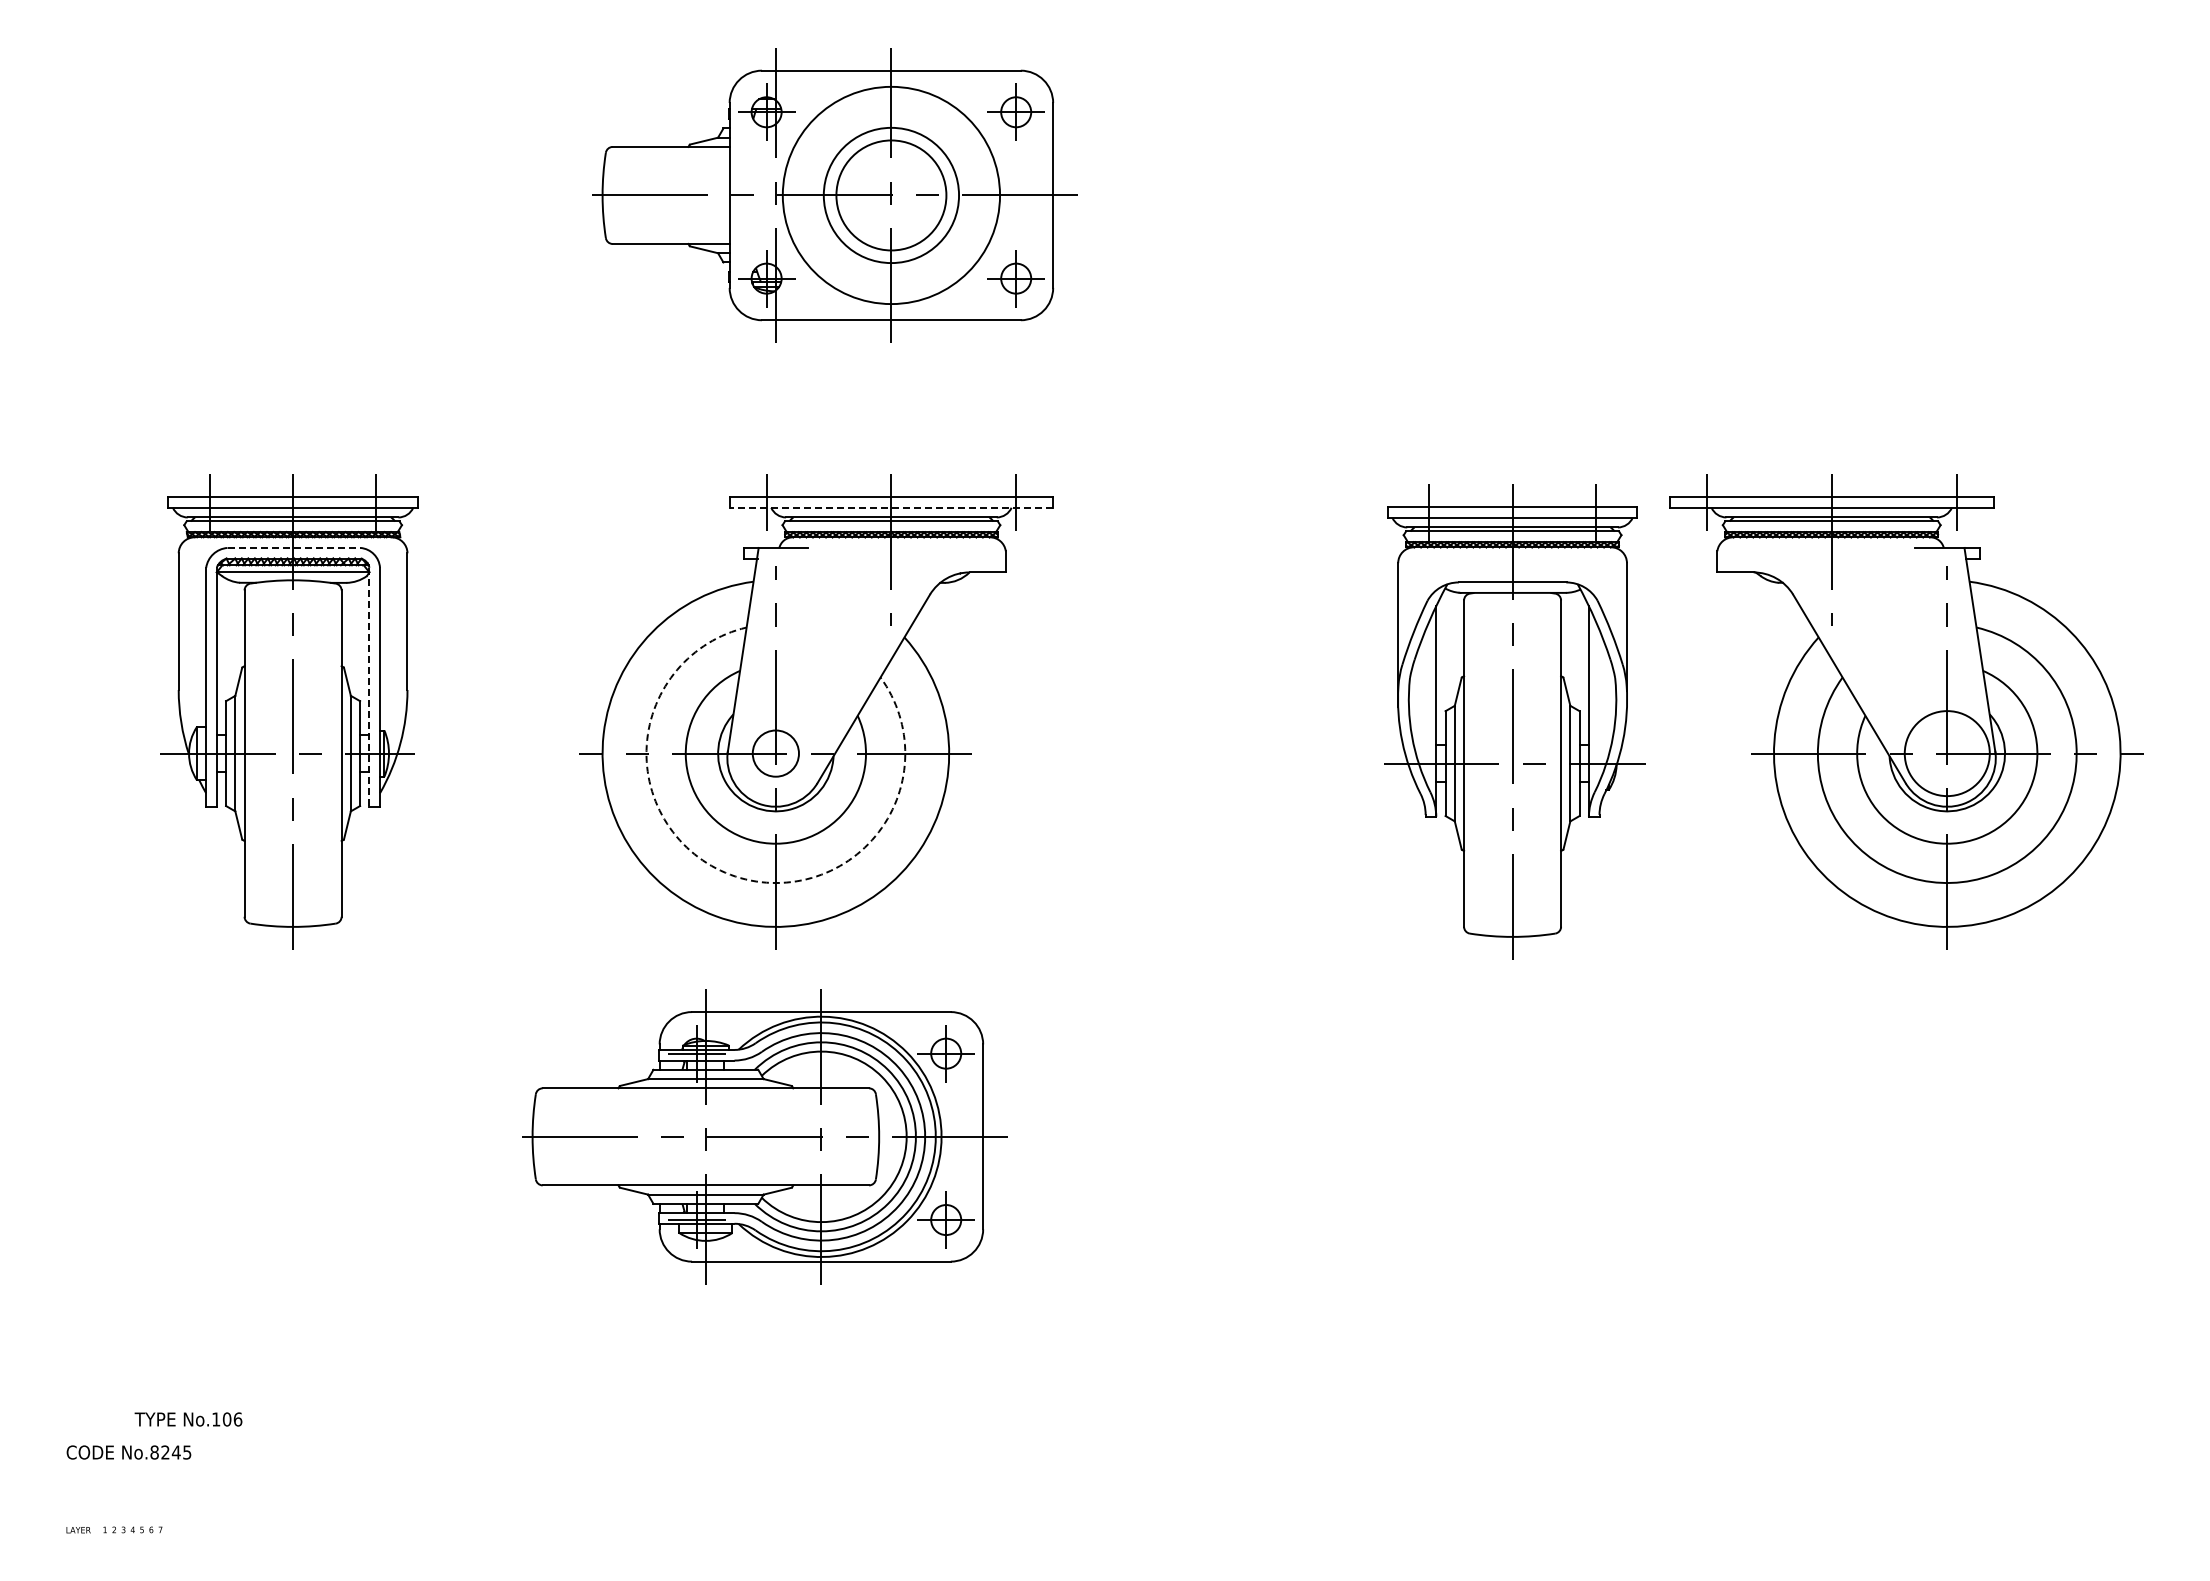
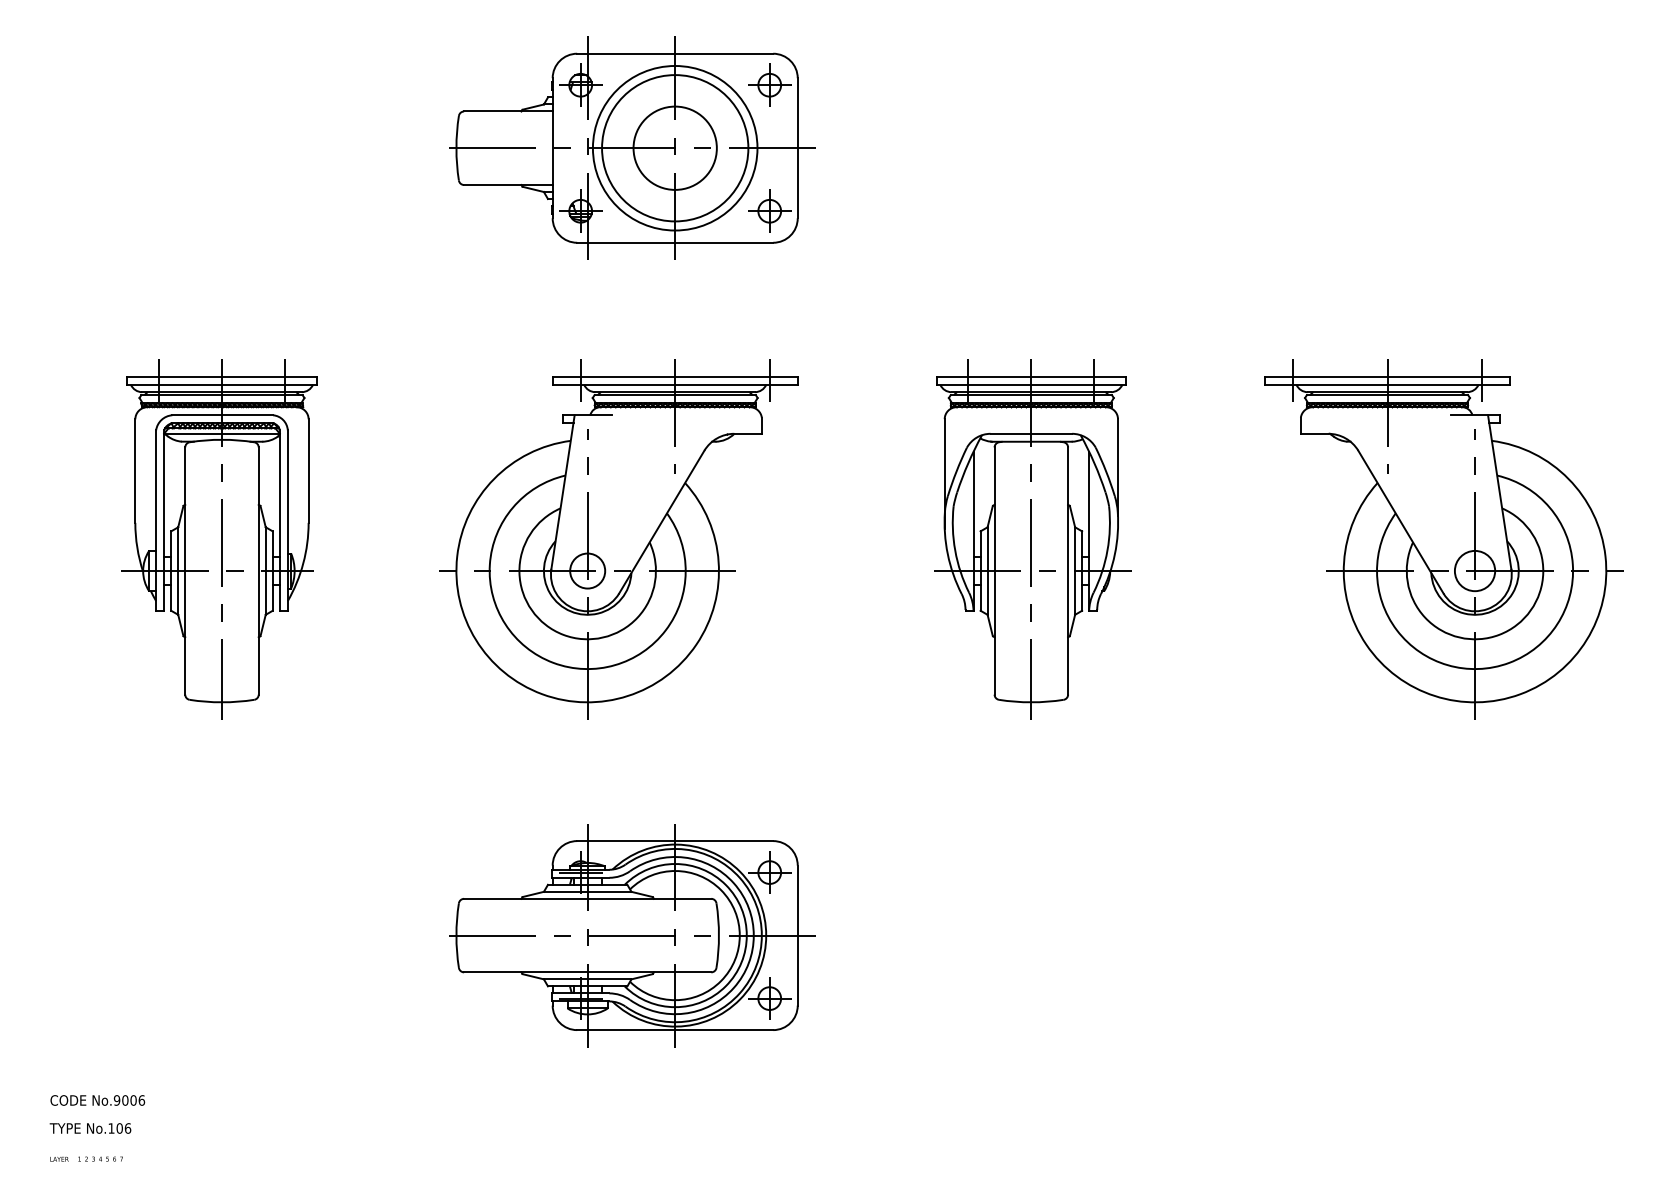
circle: (891, 195) -> (675, 148), size x1.43
line: (891, 507) -> (675, 384), dashed -> solid
line: (294, 547) -> (223, 414), dashed -> solid
line: (369, 687) -> (279, 520), dashed -> solid
part: (1514, 721) -> (1032, 539), moved
circle: (1946, 753) -> (1474, 570), size x0.62
arc: (730, 874) -> (553, 662), dashed -> solid
part: (764, 1136) -> (632, 935), moved
text: (188, 1419) -> (90, 1128), moved
text: (170, 1452) -> (129, 1100), No.8245 -> No.9006

